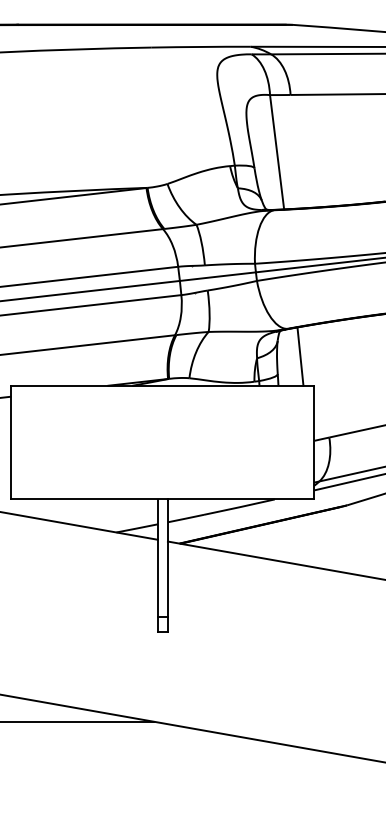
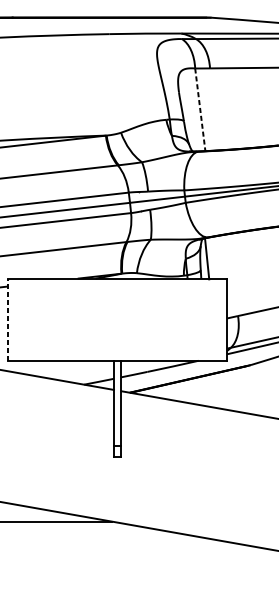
line: (277, 152) -> (200, 109), solid -> dashed
line: (300, 356) -> (207, 258), moved
line: (11, 442) -> (8, 319), solid -> dashed

